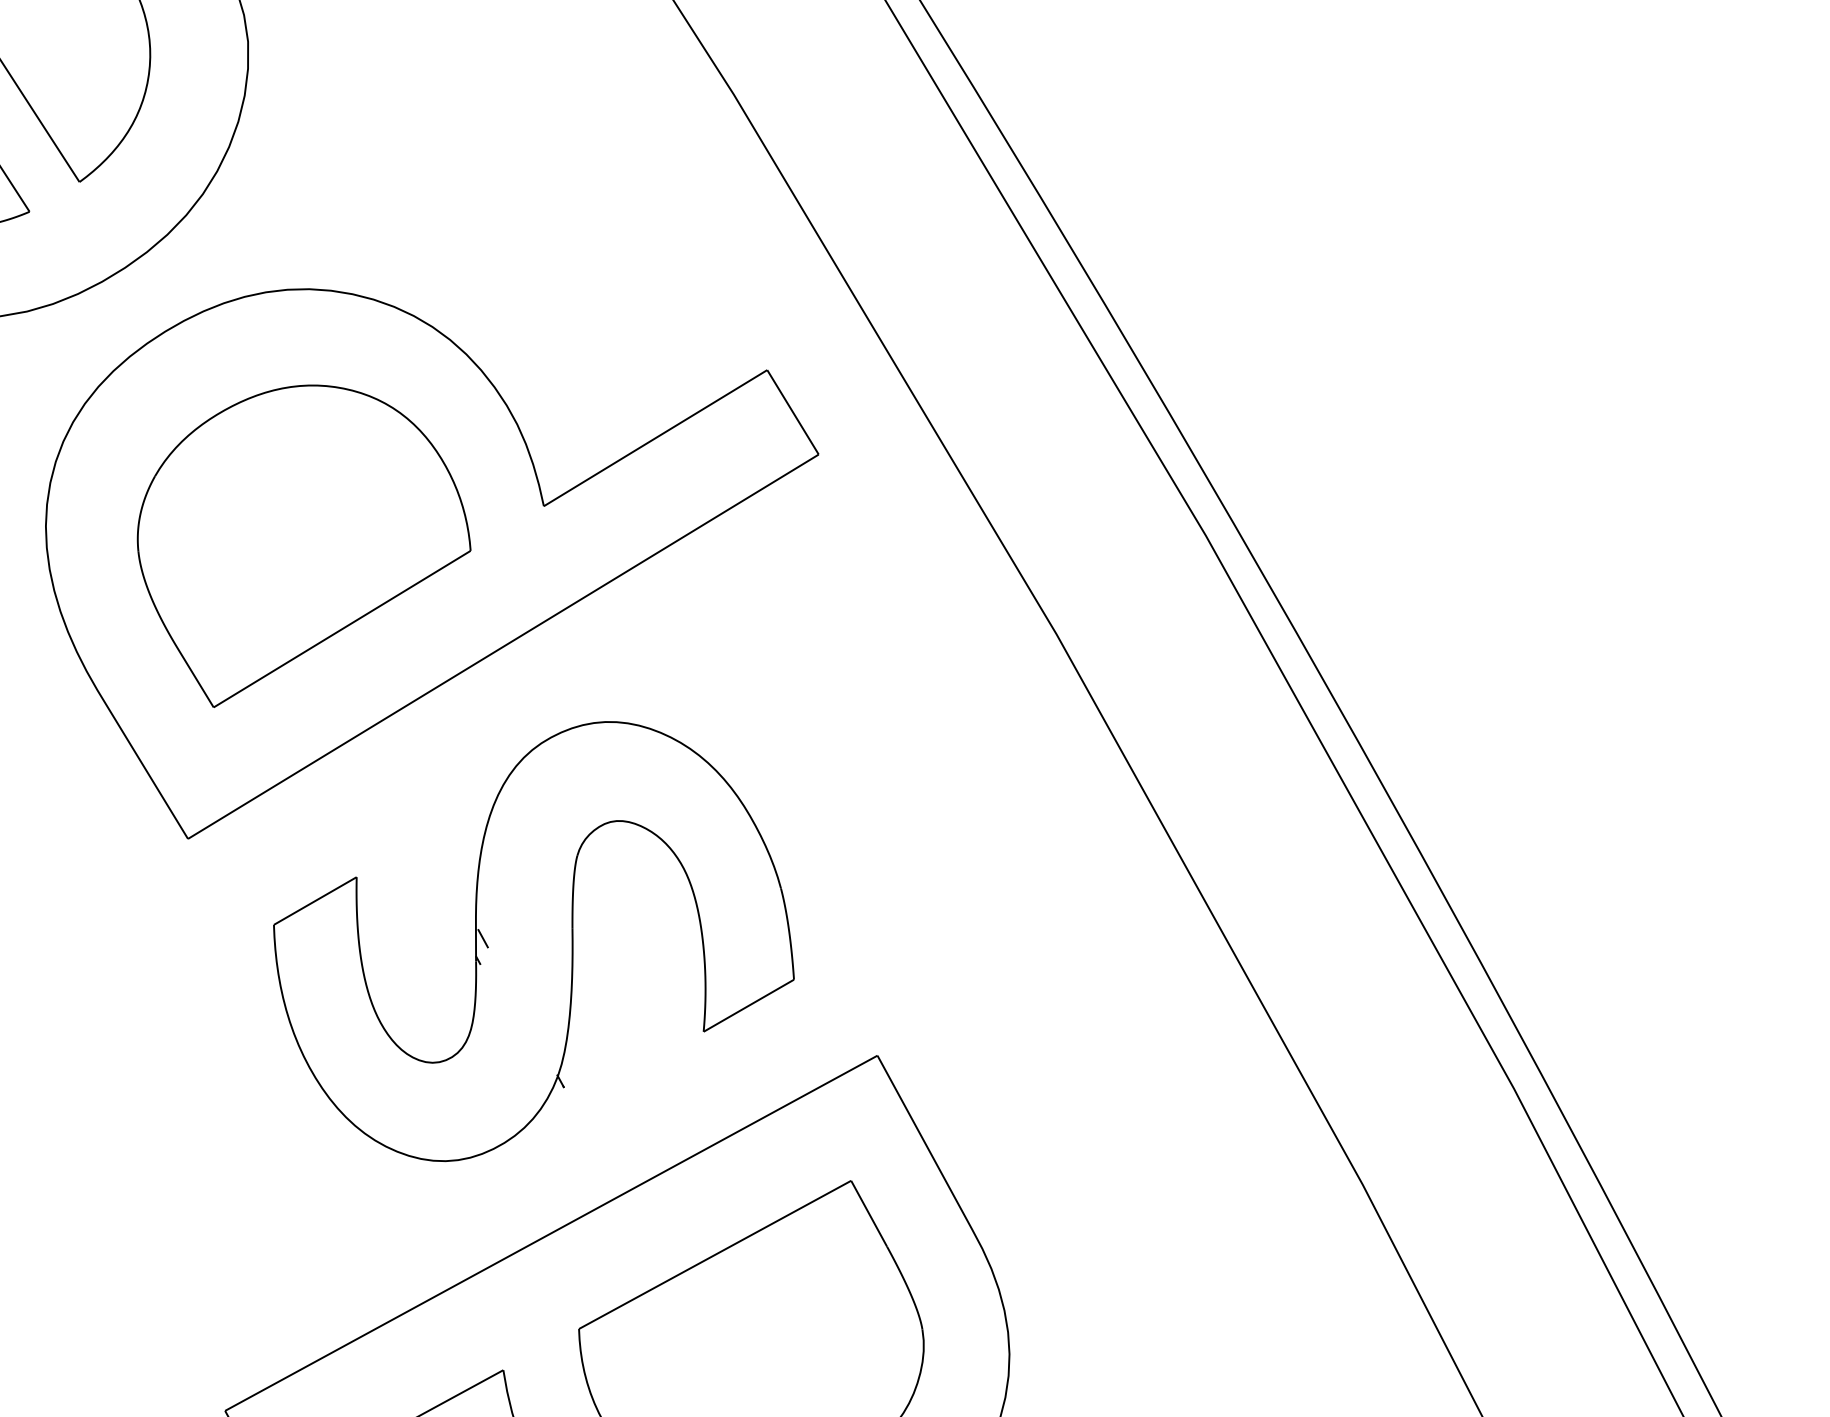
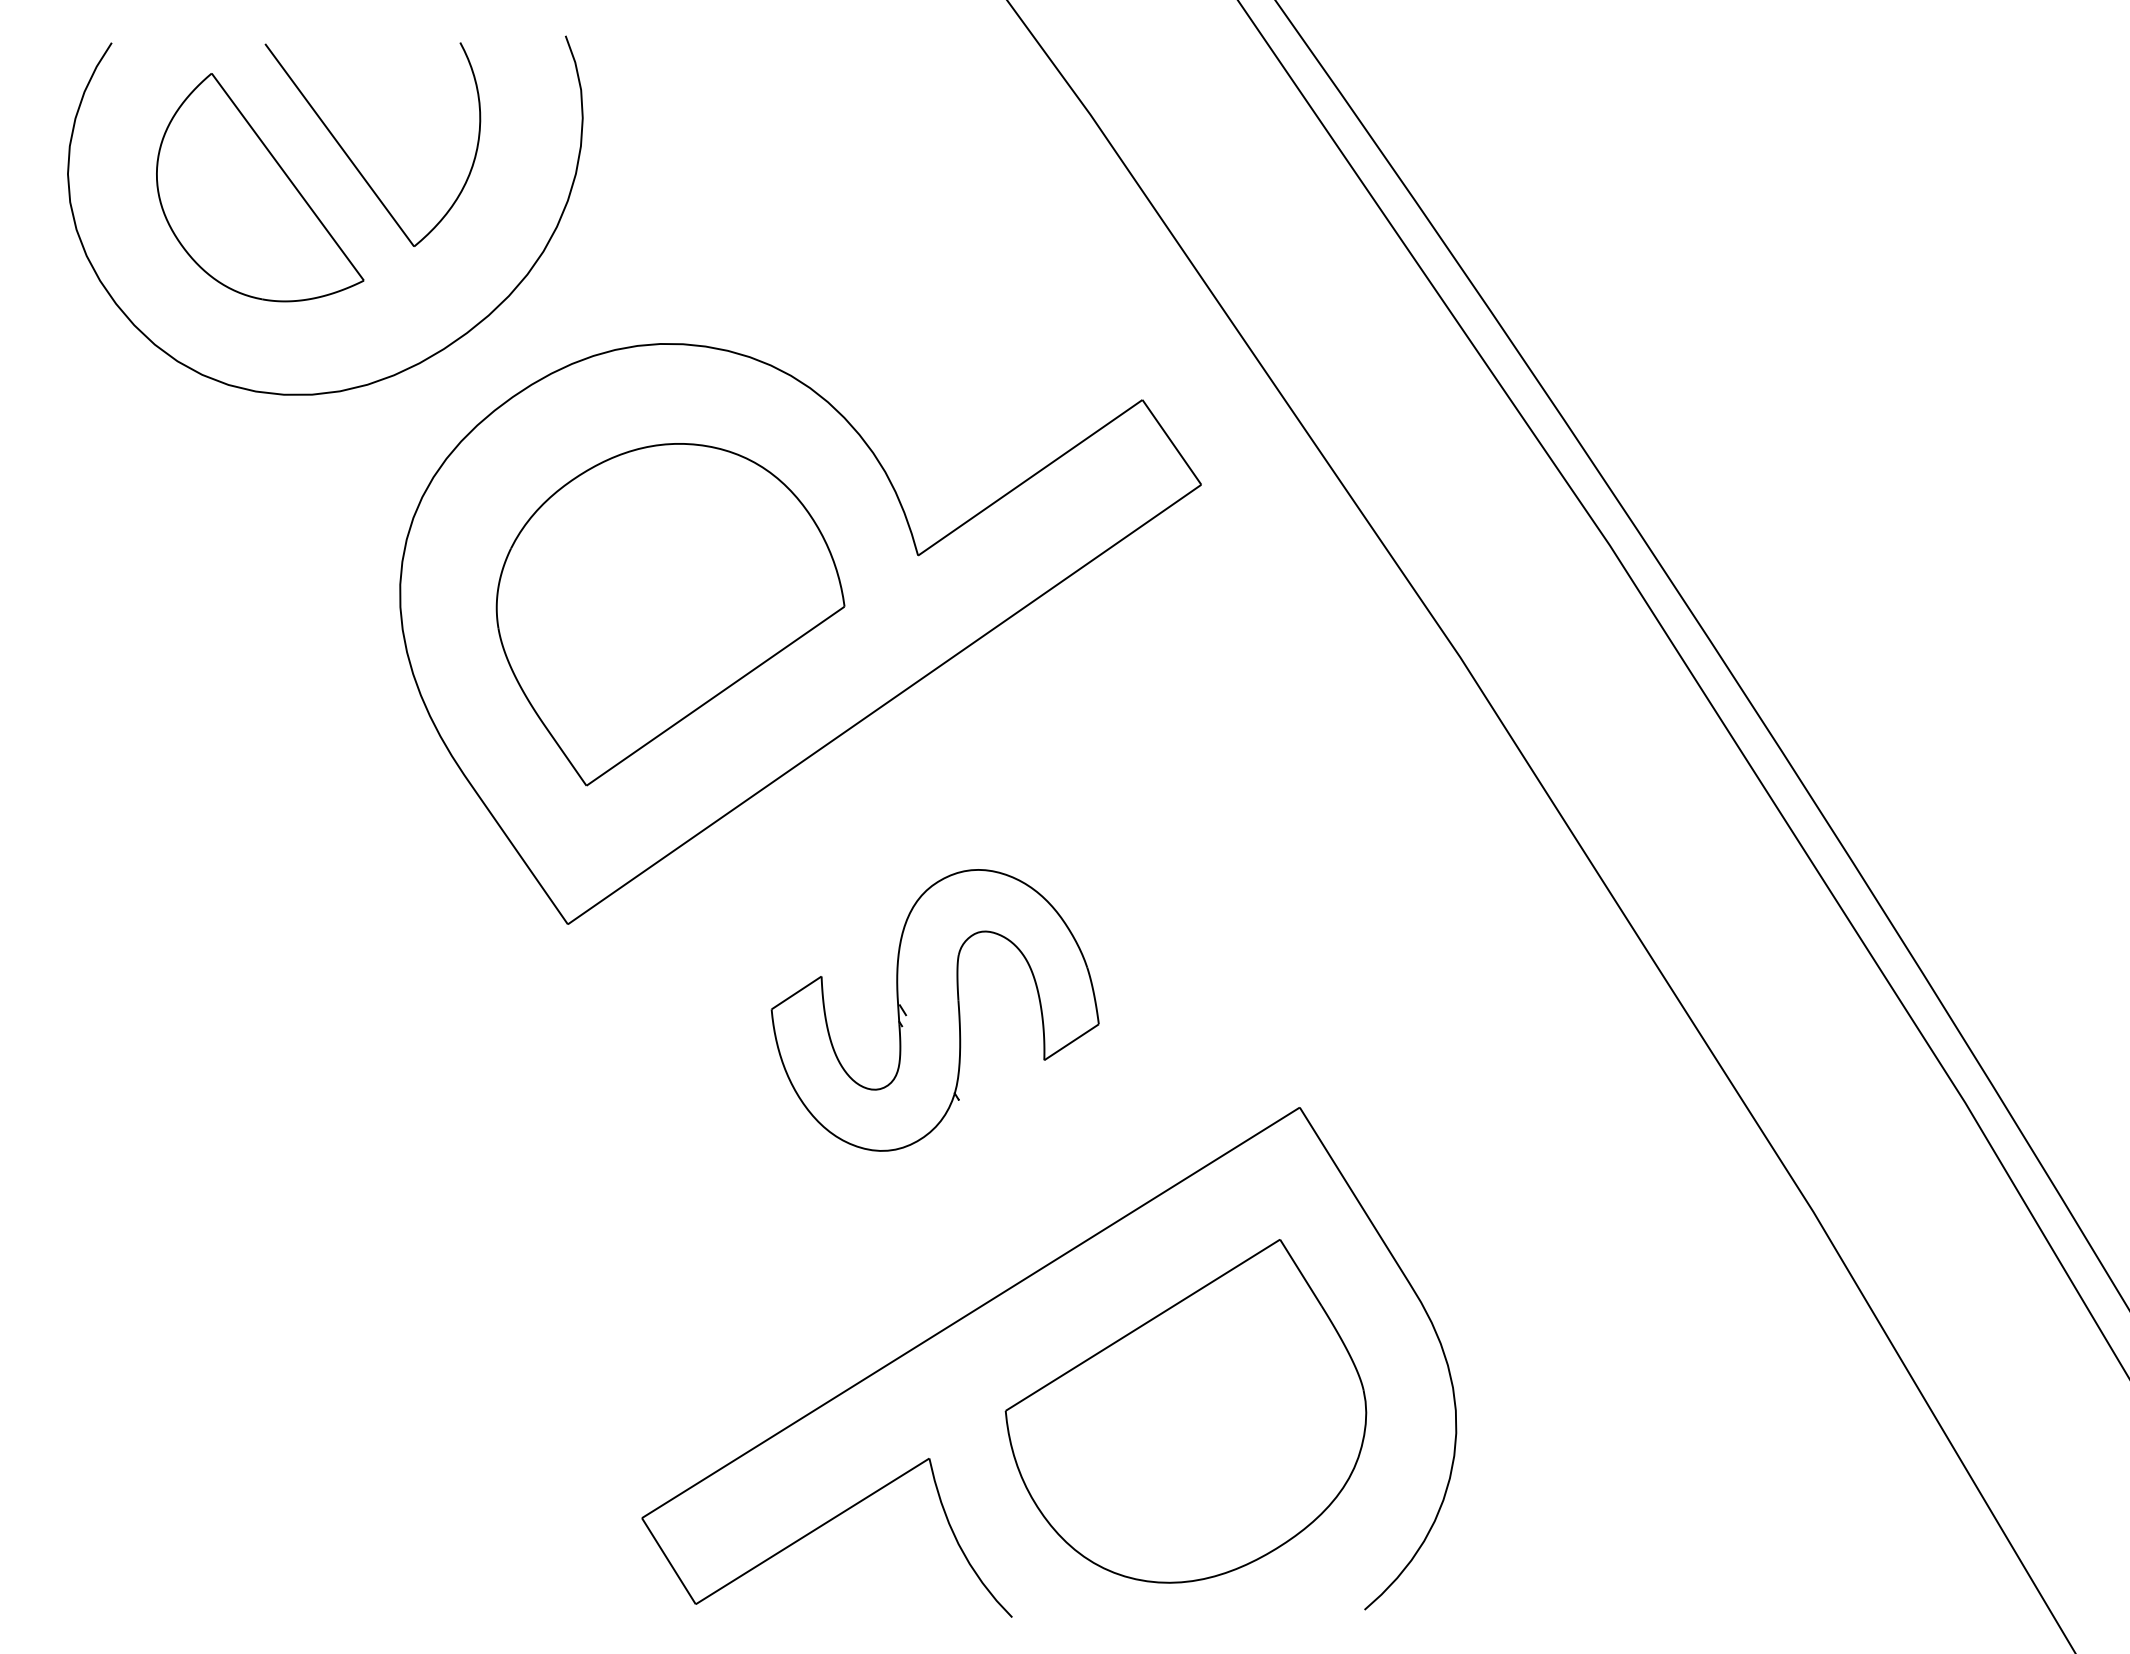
part: (533, 942) -> (934, 1010), size x0.6

